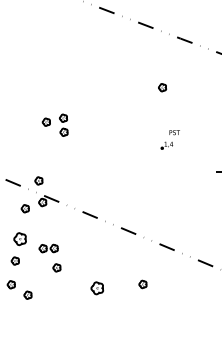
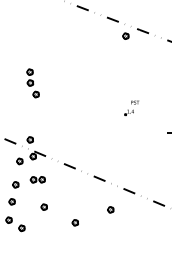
part: (162, 87) -> (125, 36), moved
part: (63, 124) -> (29, 77), moved
part: (19, 238) -> (15, 184), size x0.62
part: (48, 248) -> (37, 179), moved
part: (142, 284) -> (110, 209), moved
part: (96, 287) -> (74, 222), size x0.62

